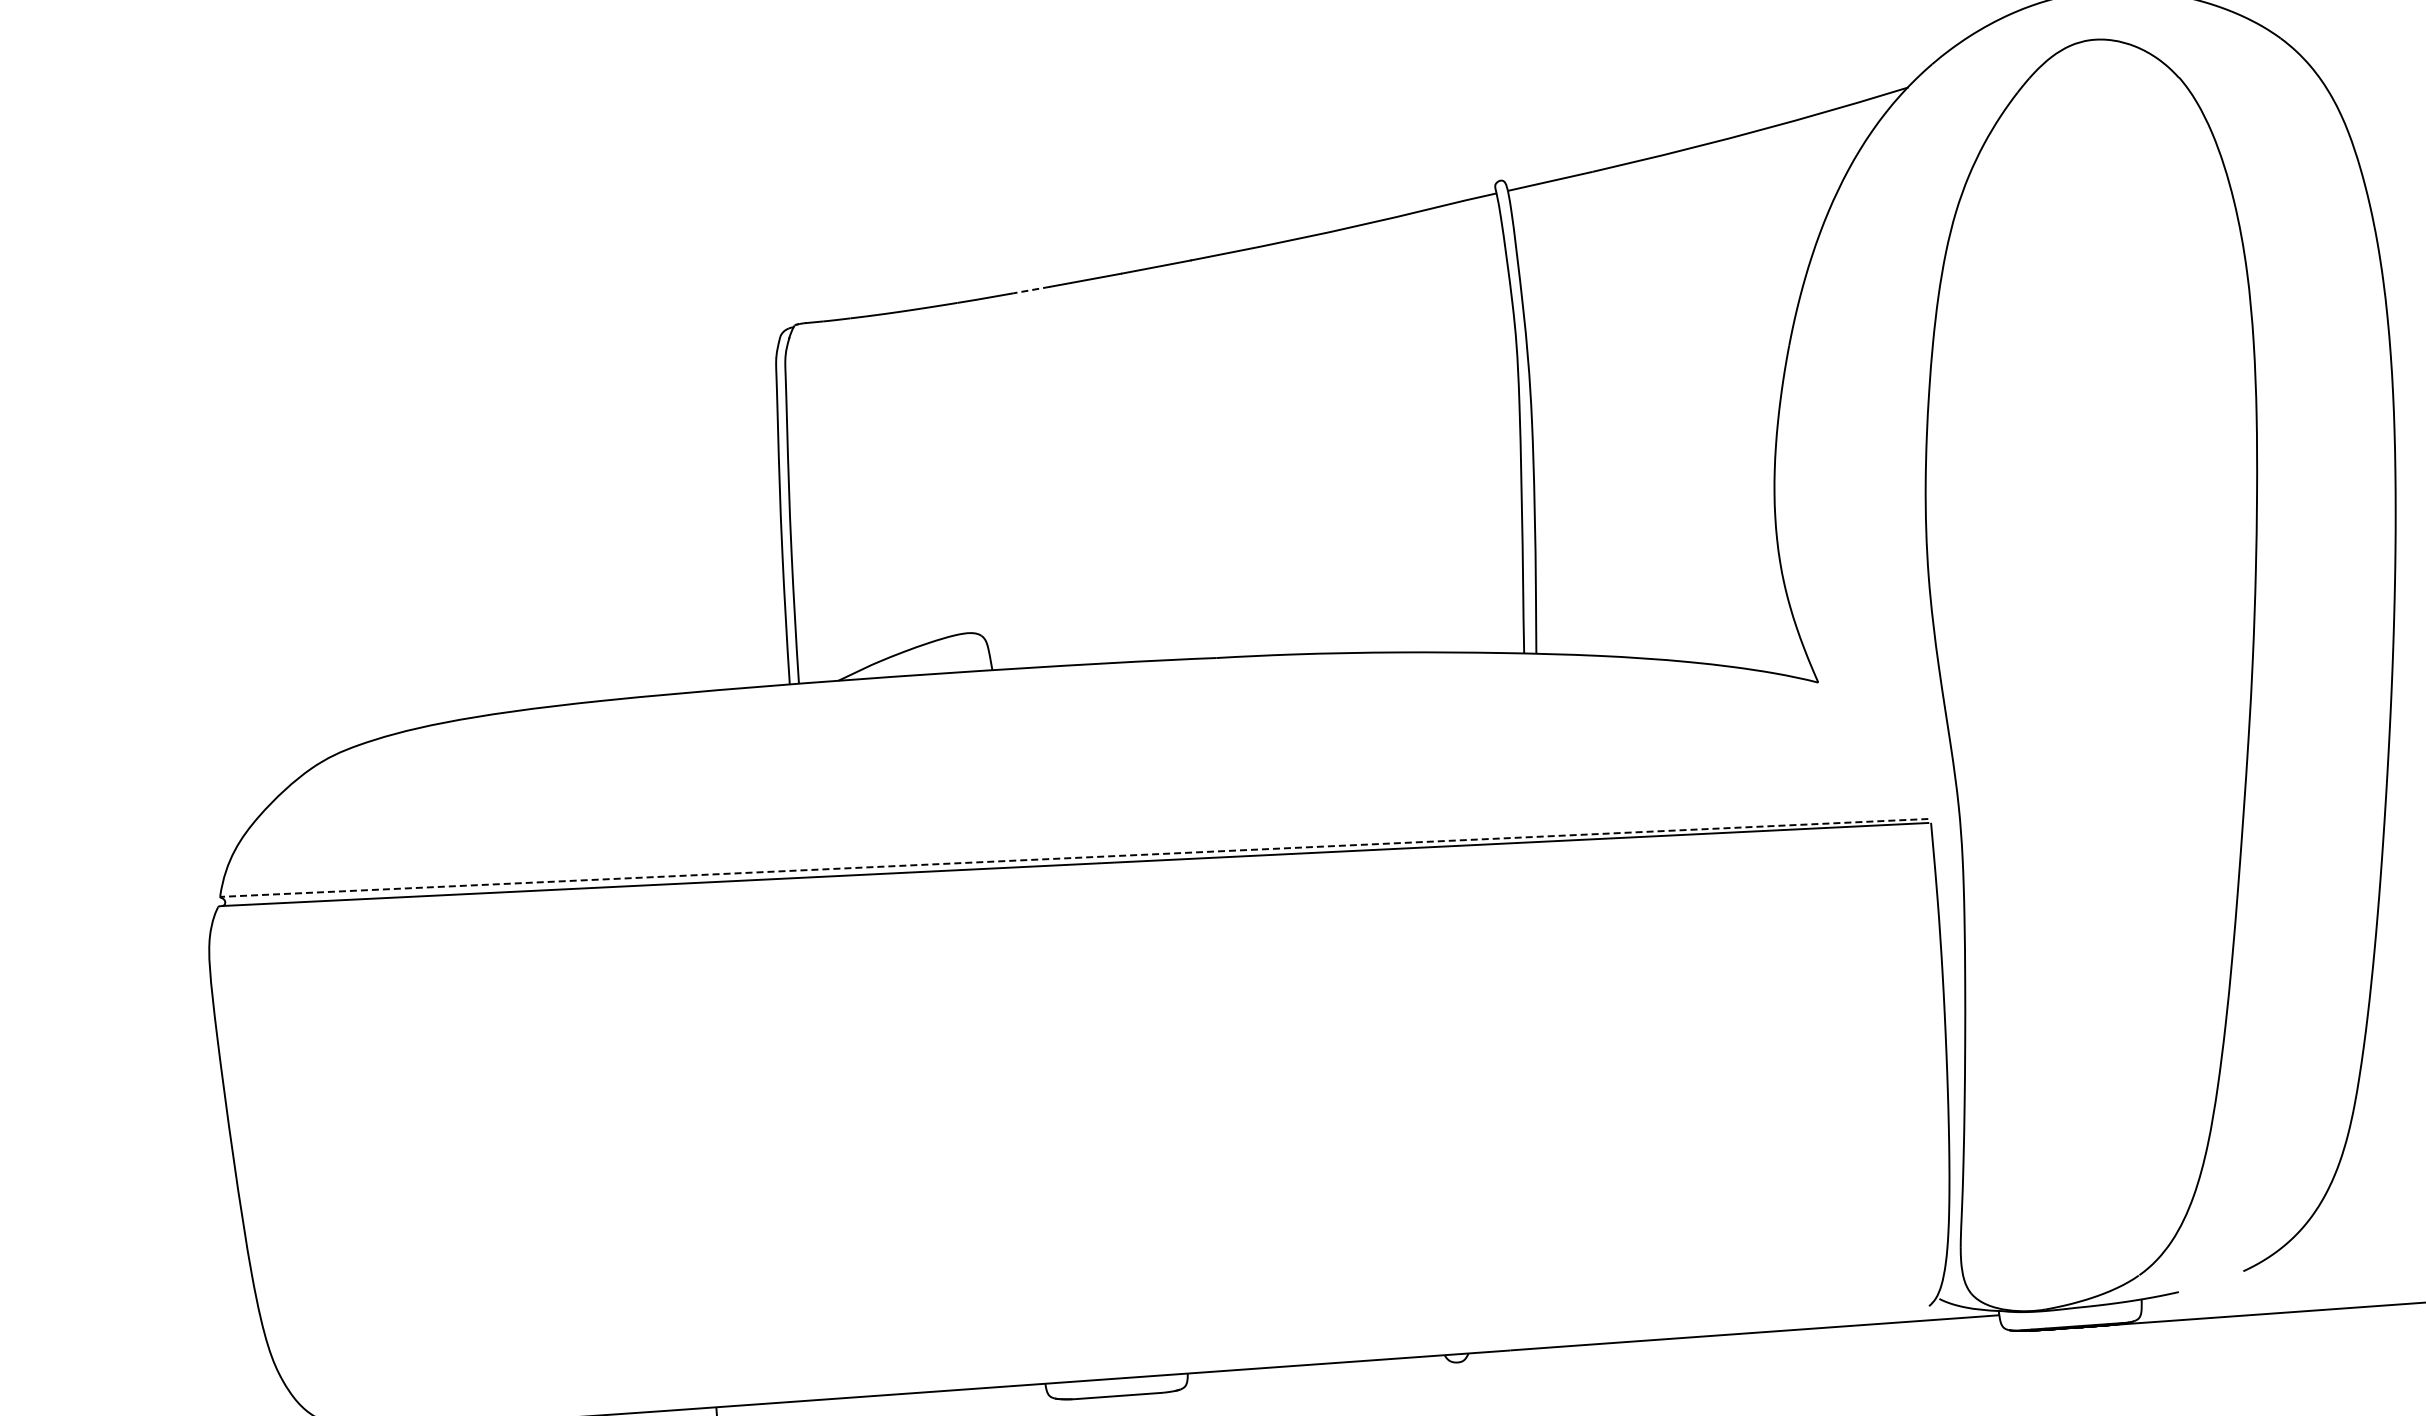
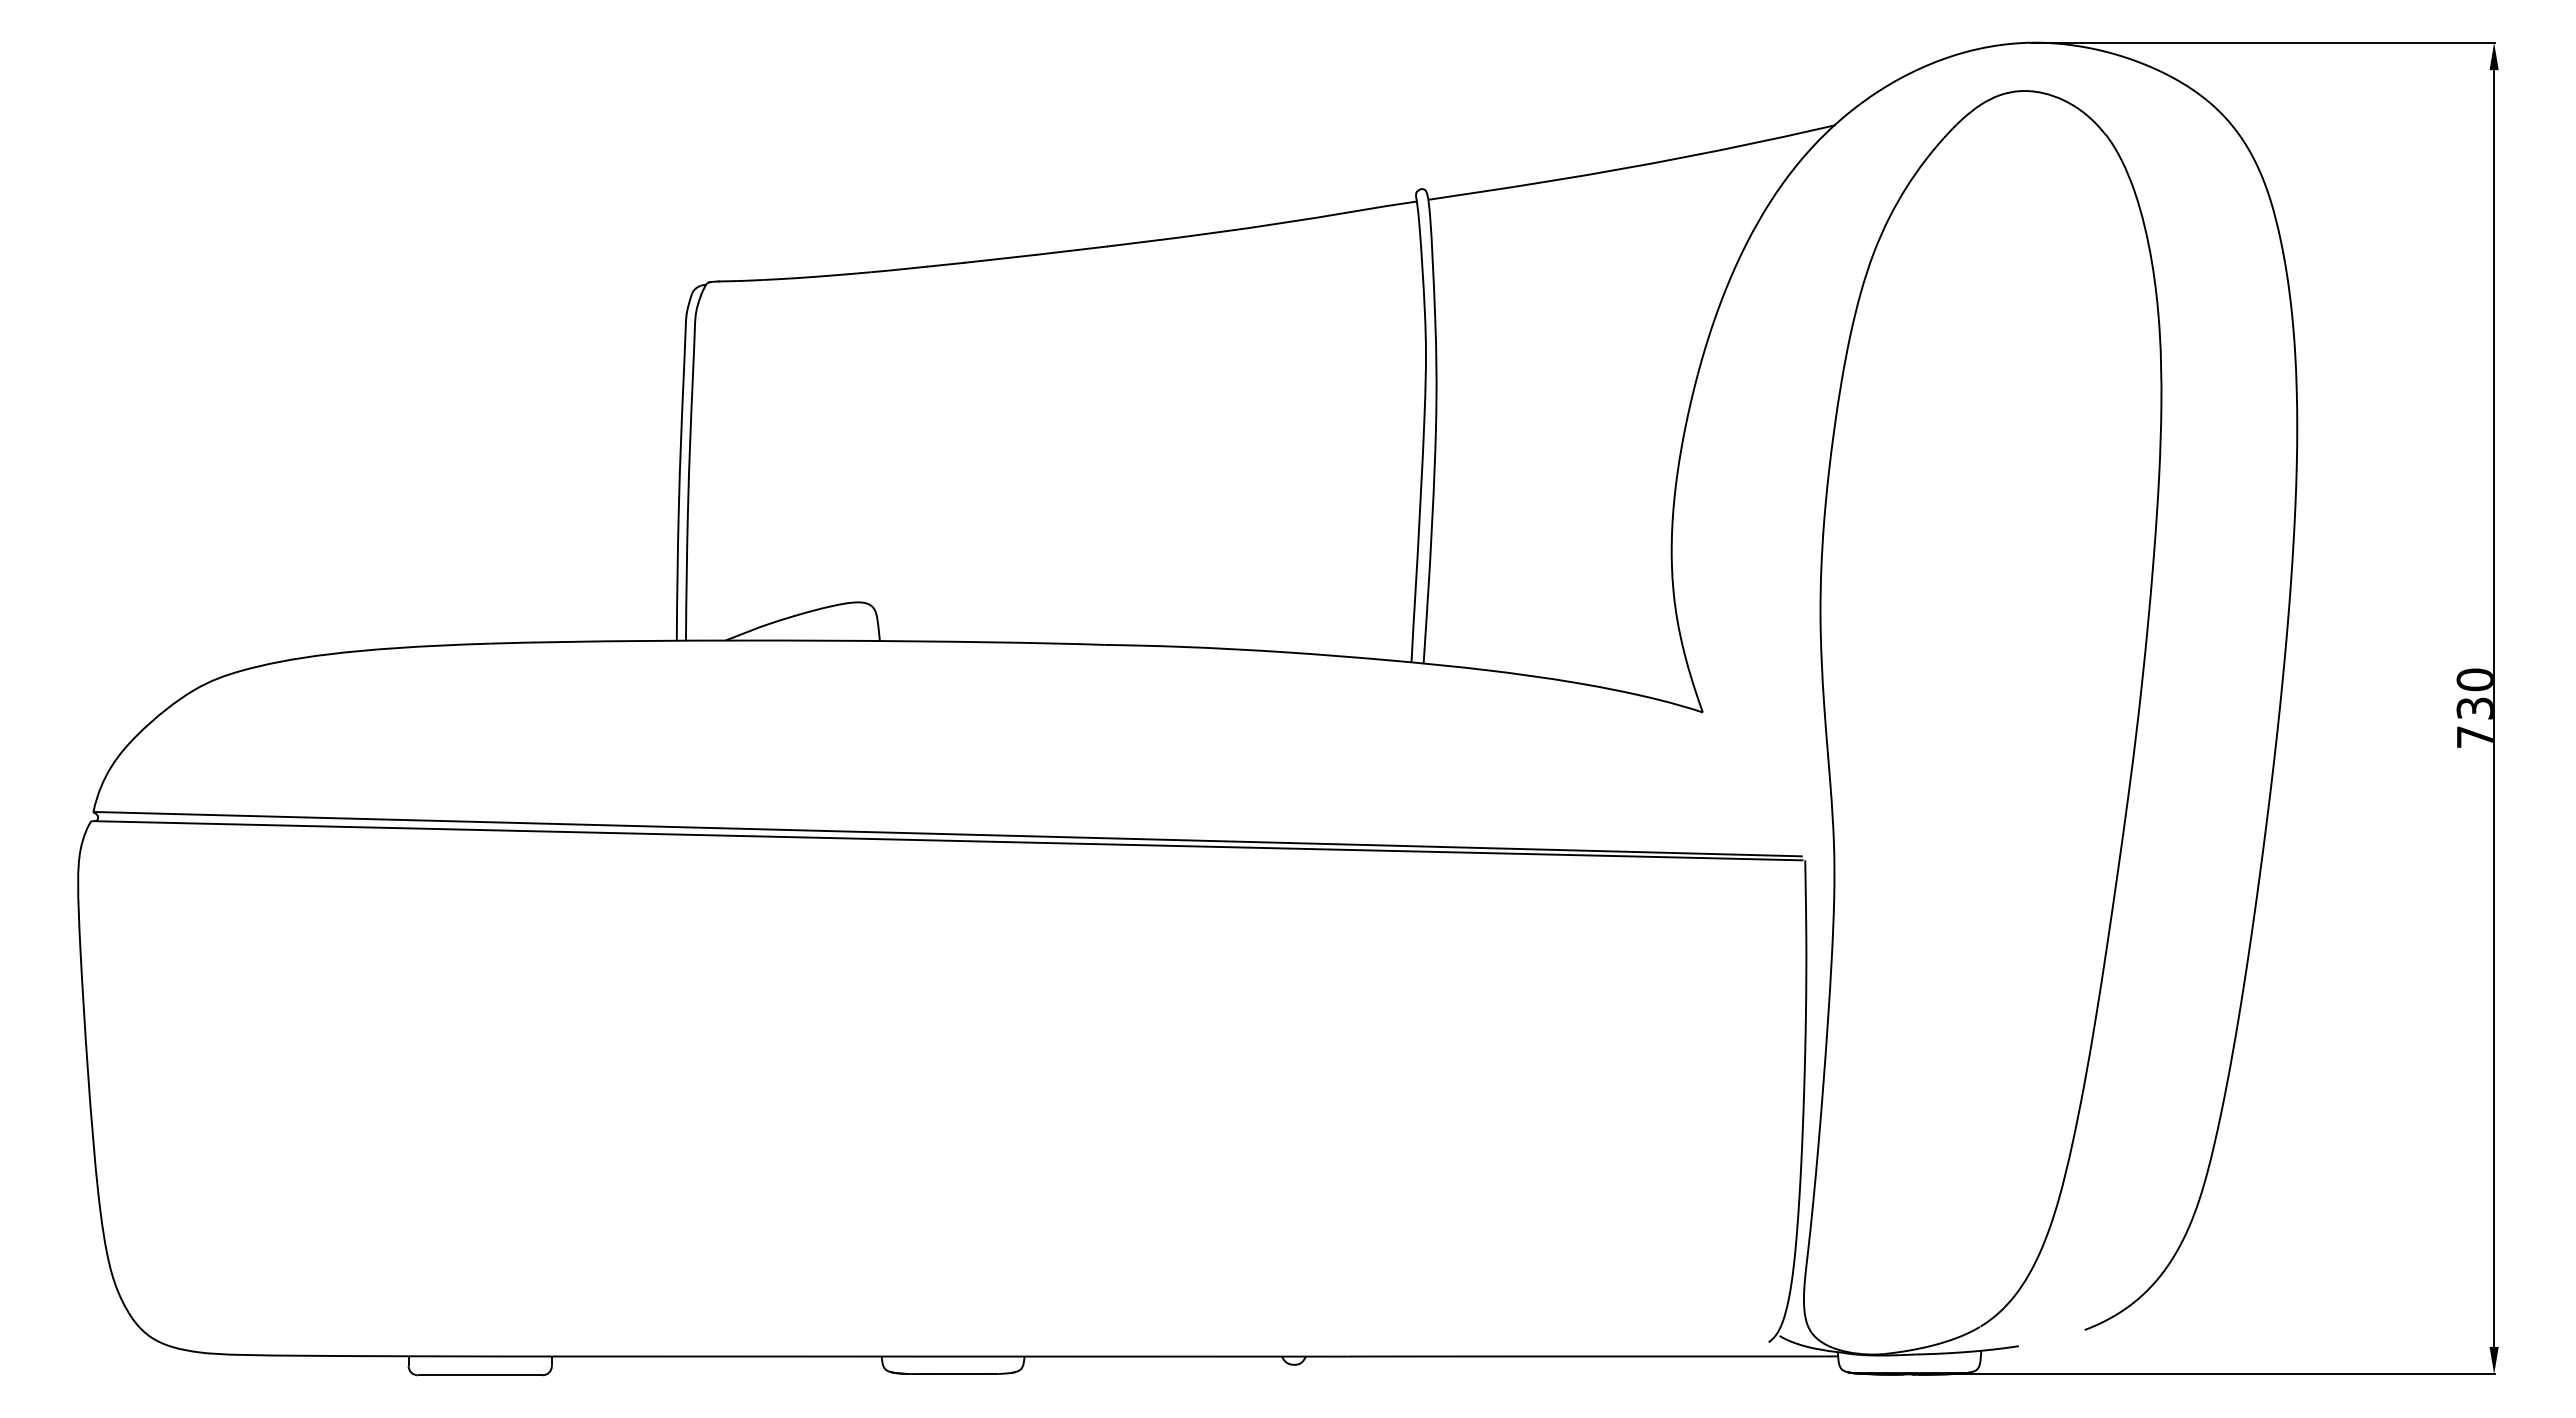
line: (1030, 289) -> (945, 264), dashed -> solid
line: (1074, 858) -> (948, 834), dashed -> solid

